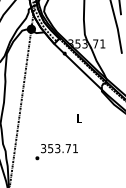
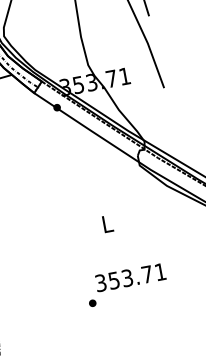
text: (56, 152) -> (126, 285), moved

